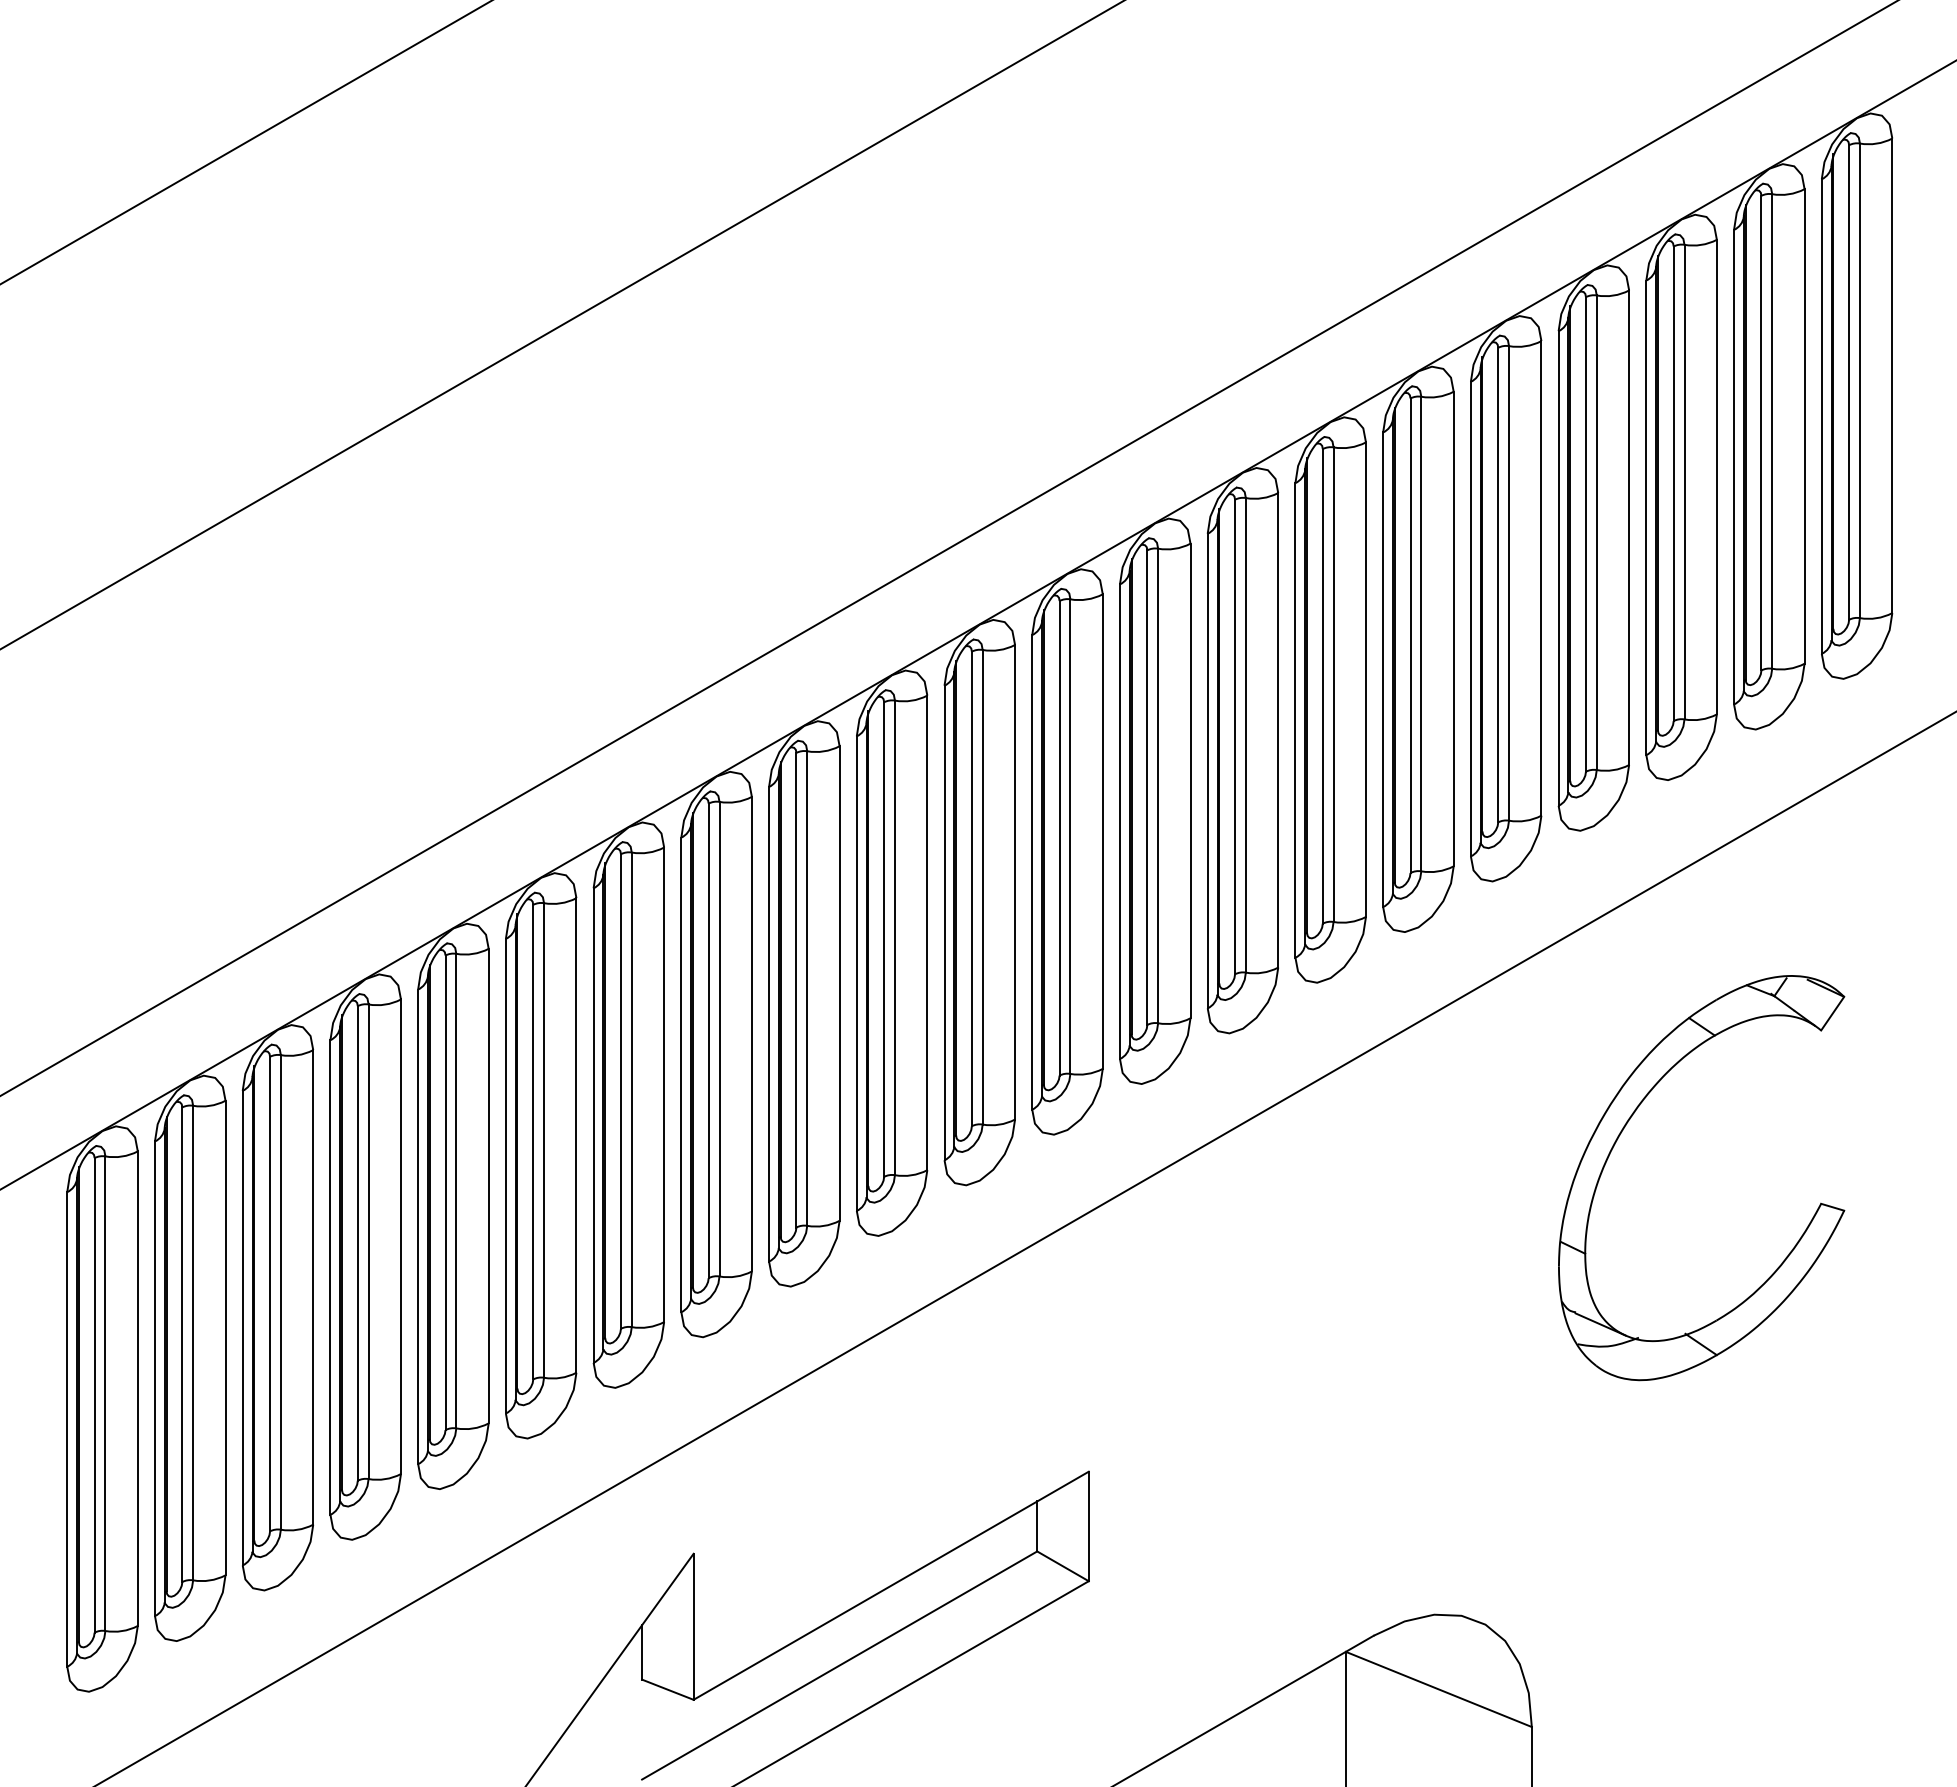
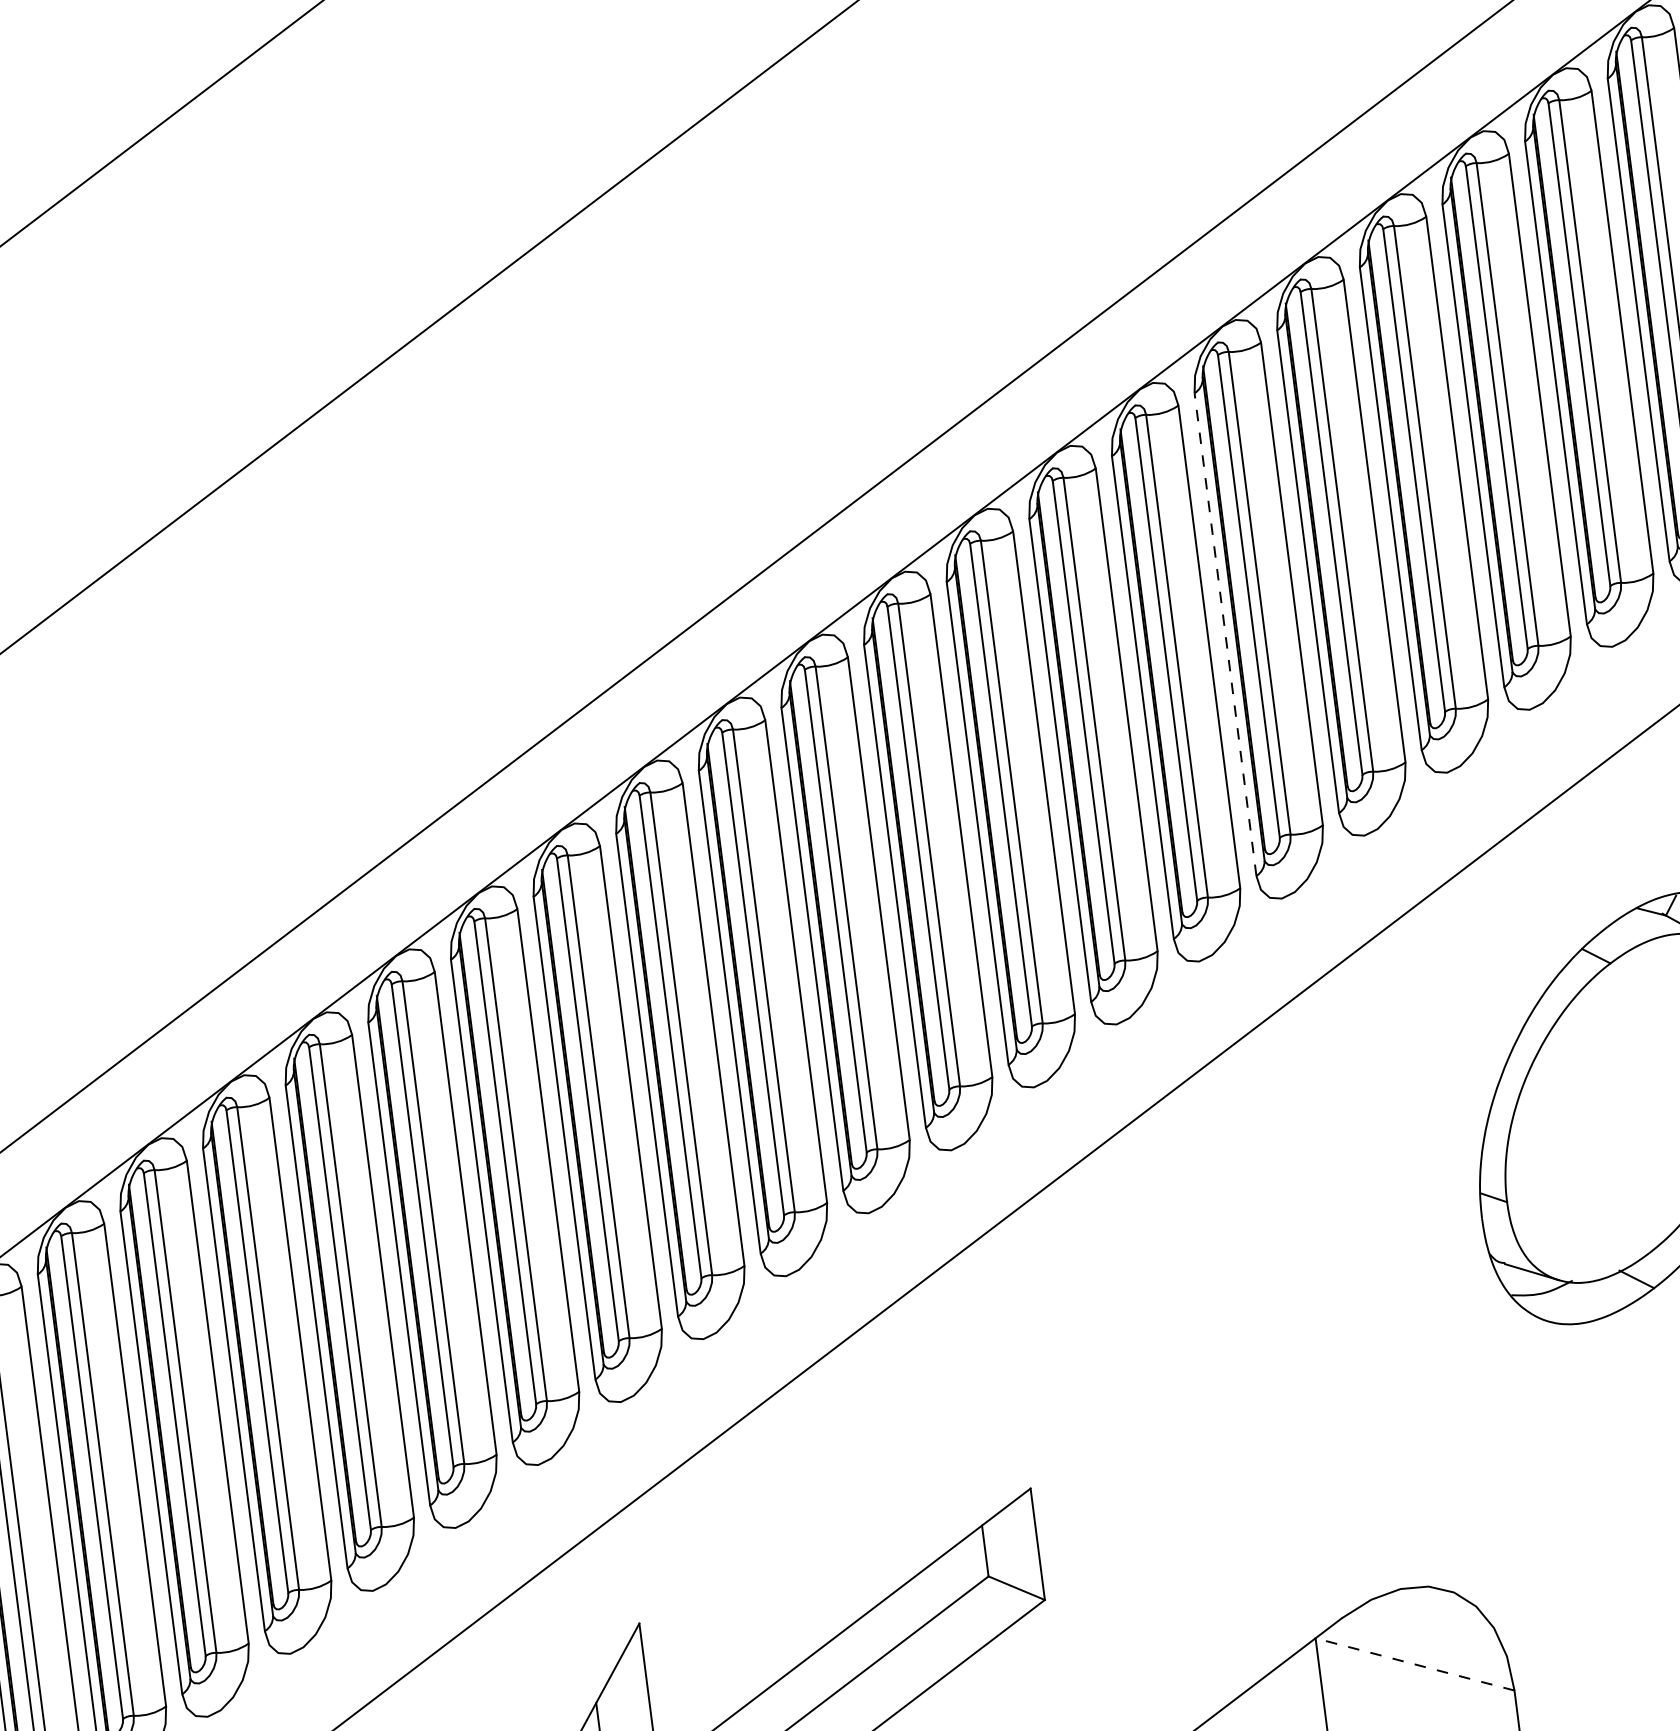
line: (1383, 669) -> (1225, 634), solid -> dashed
line: (1438, 1689) -> (1414, 1664), solid -> dashed

